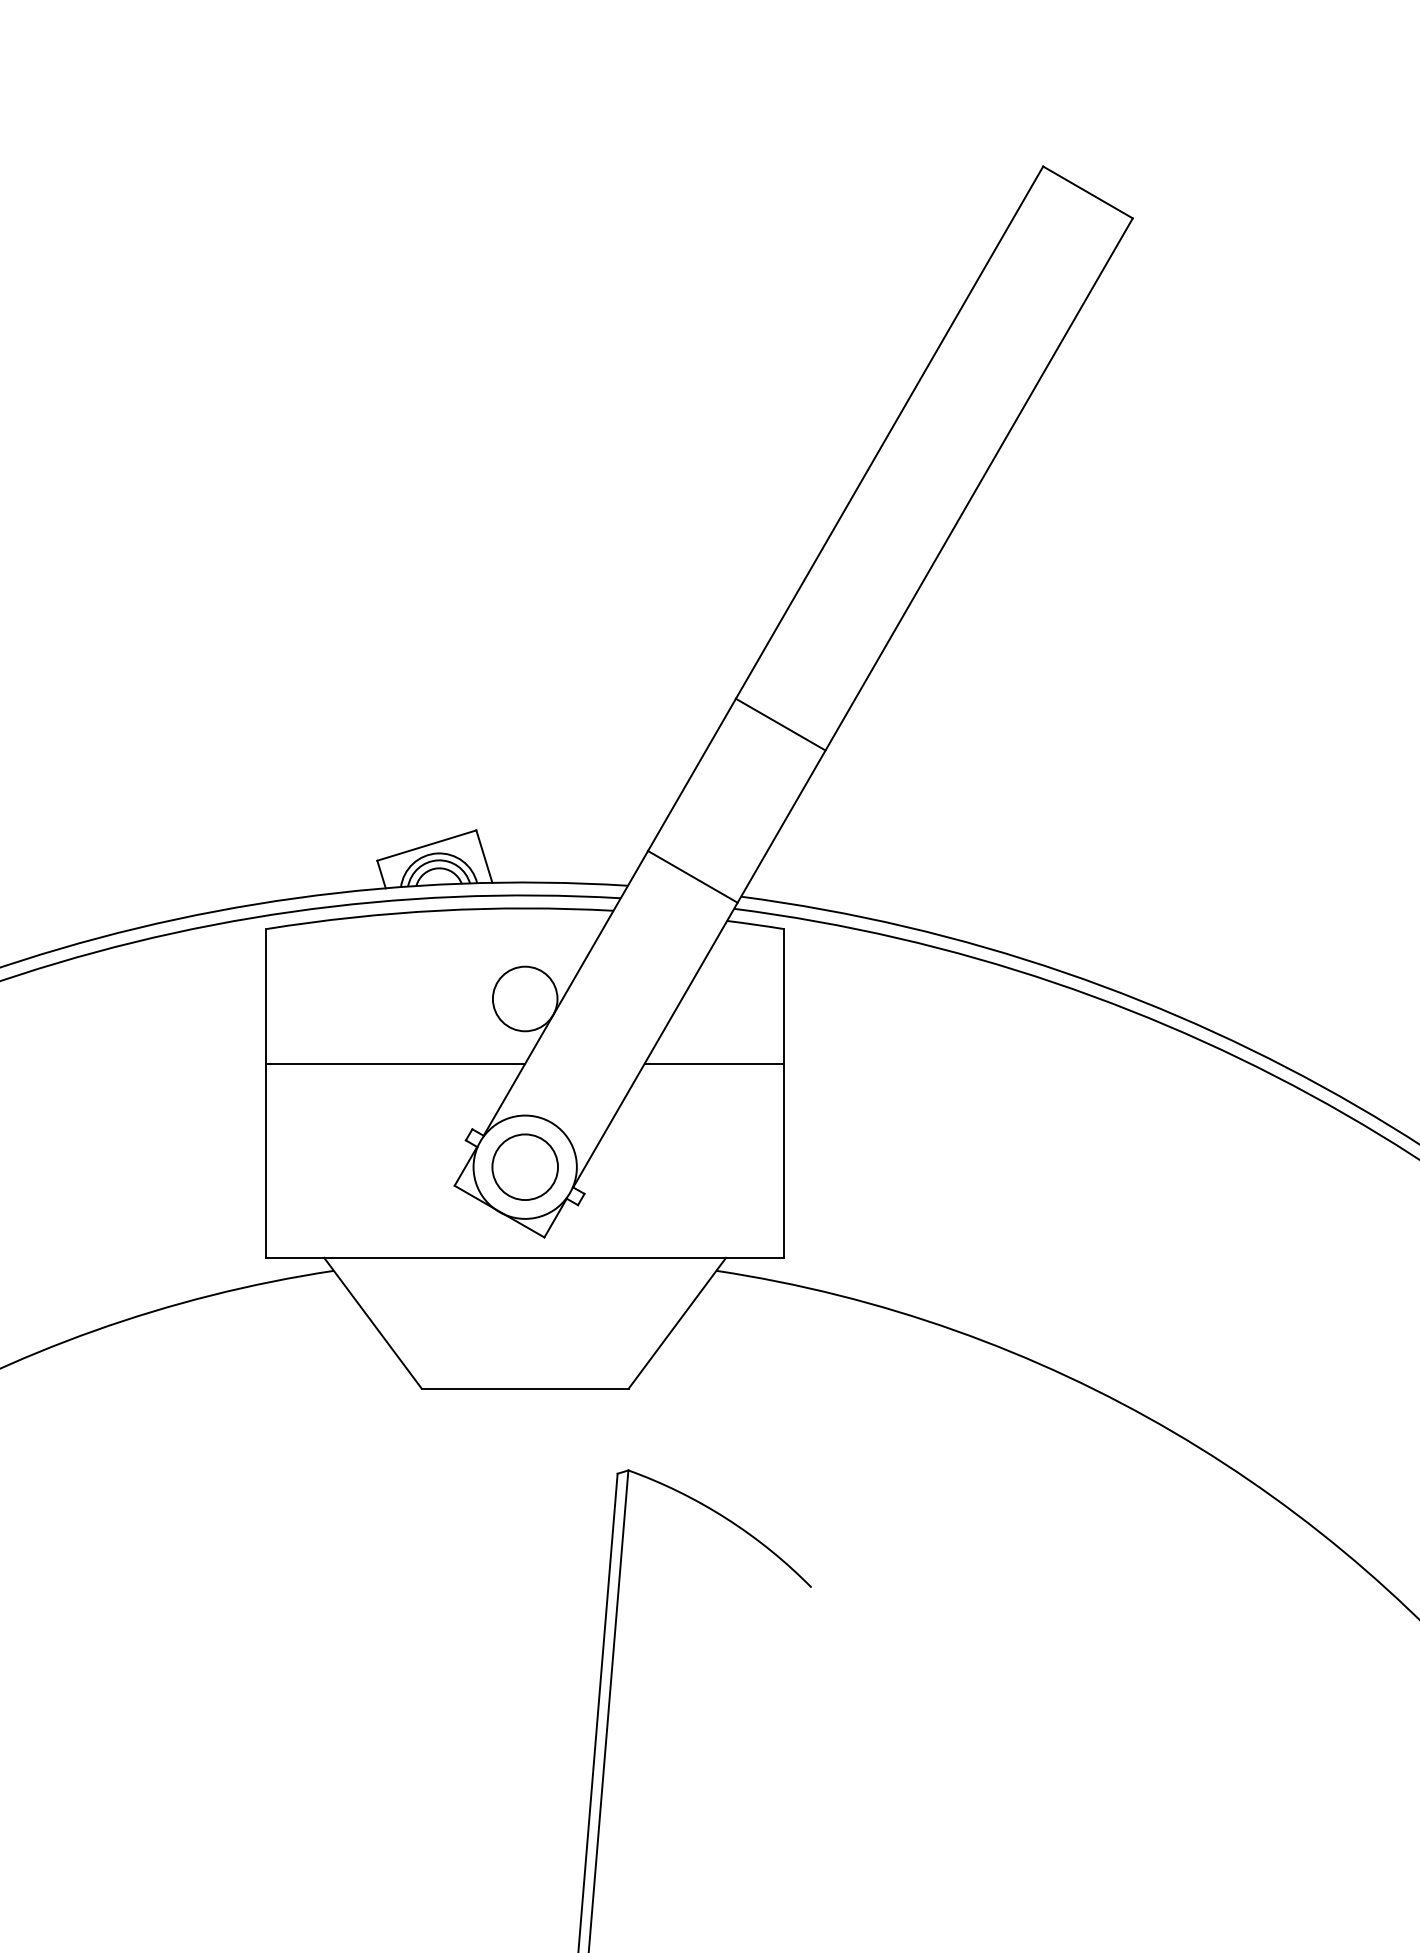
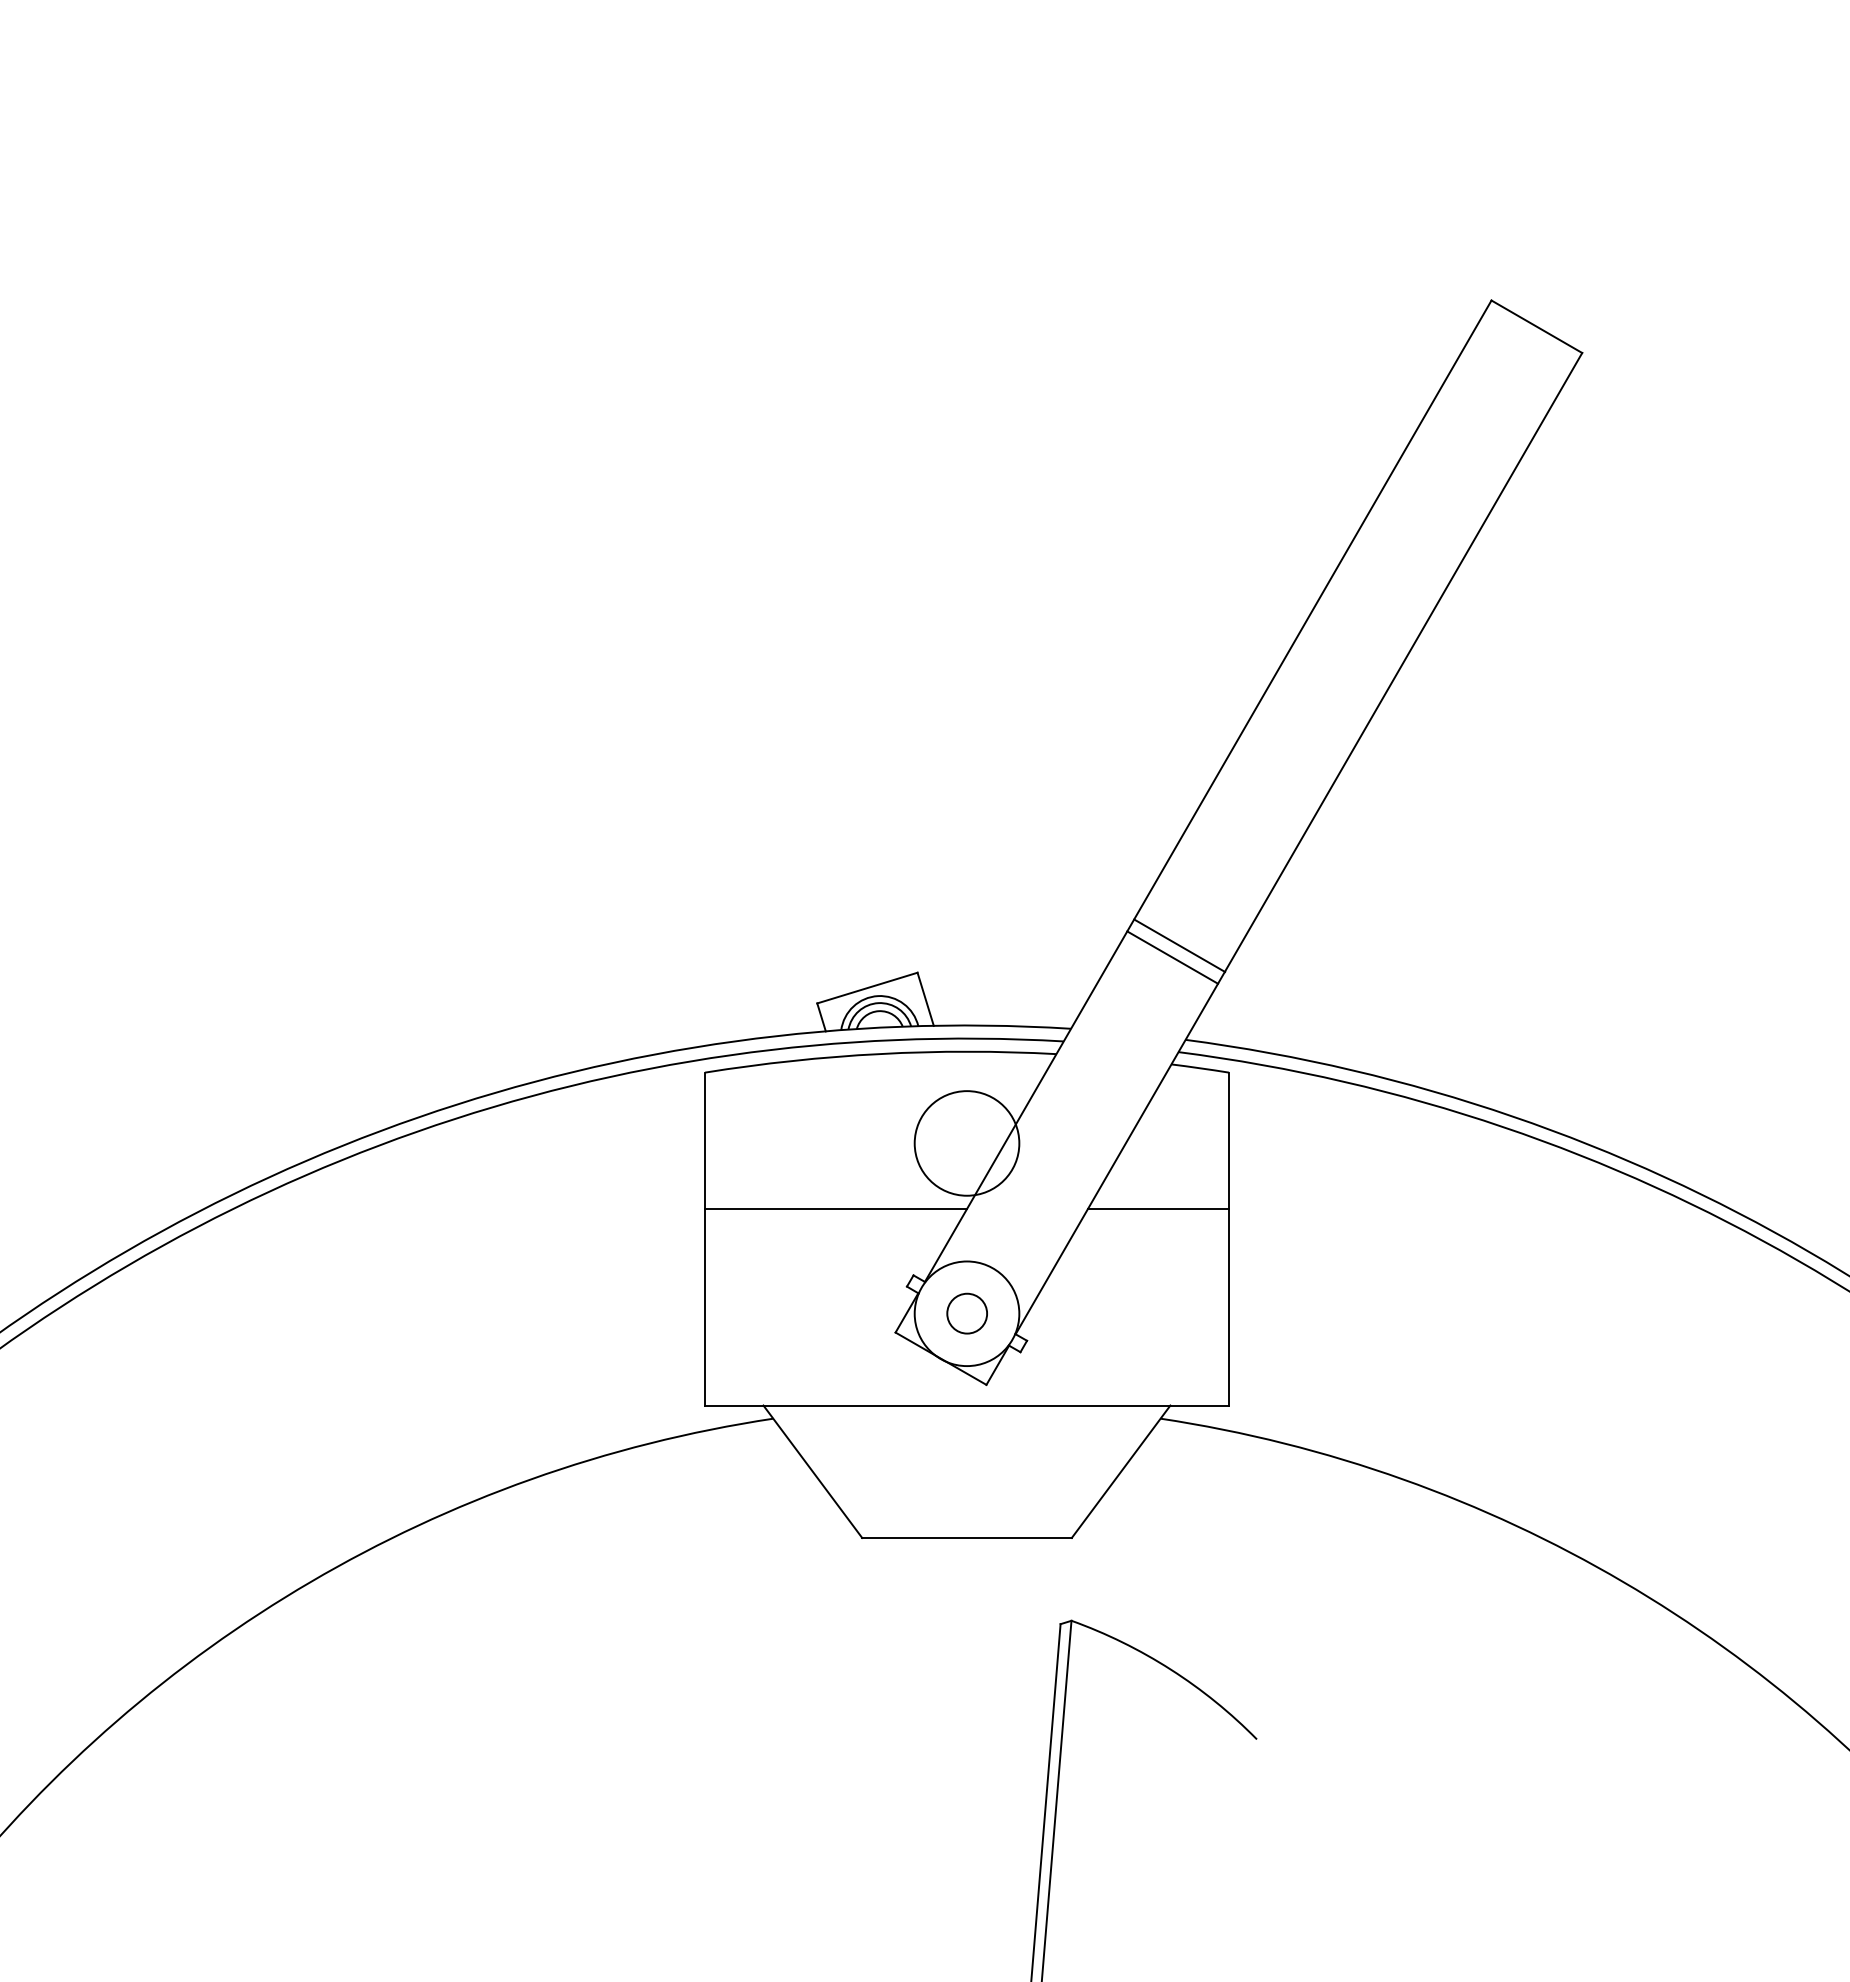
line: (780, 724) -> (1172, 957), moved
line: (692, 876) -> (1179, 945), moved
circle: (524, 999) -> (966, 1143), size x1.6
circle: (525, 1166) -> (967, 1313), size x0.6

